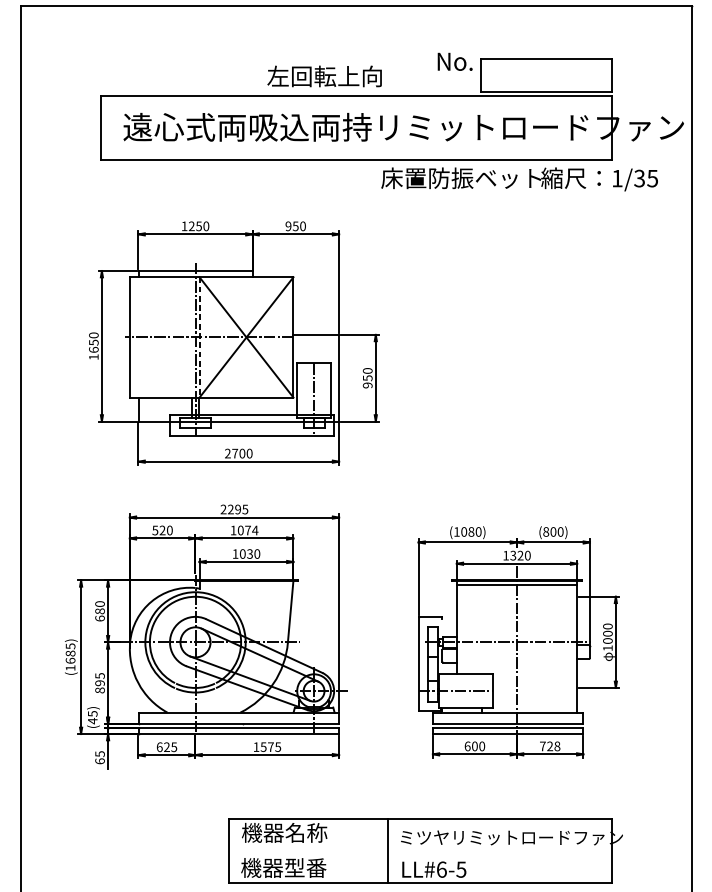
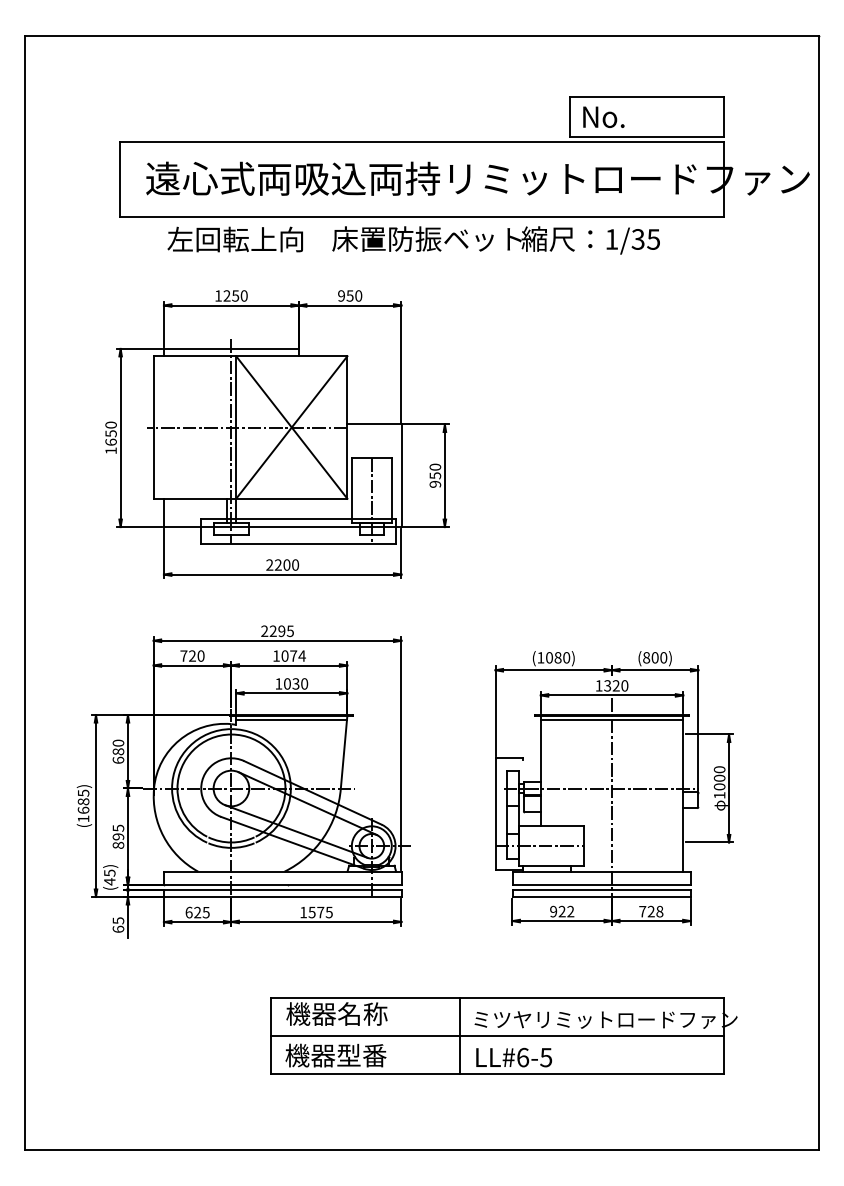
text: (454, 61) -> (603, 116), moved
text: (323, 76) -> (234, 239), moved
text: (519, 179) -> (495, 240), moved
line: (199, 338) -> (236, 428), dashed -> solid
text: (234, 453) -> (277, 564), 2700 -> 2200
text: (155, 530) -> (183, 655), 520 -> 720
line: (246, 584) -> (291, 720), added
text: (475, 746) -> (562, 911), 600 -> 922
line: (420, 851) -> (497, 1035), added

